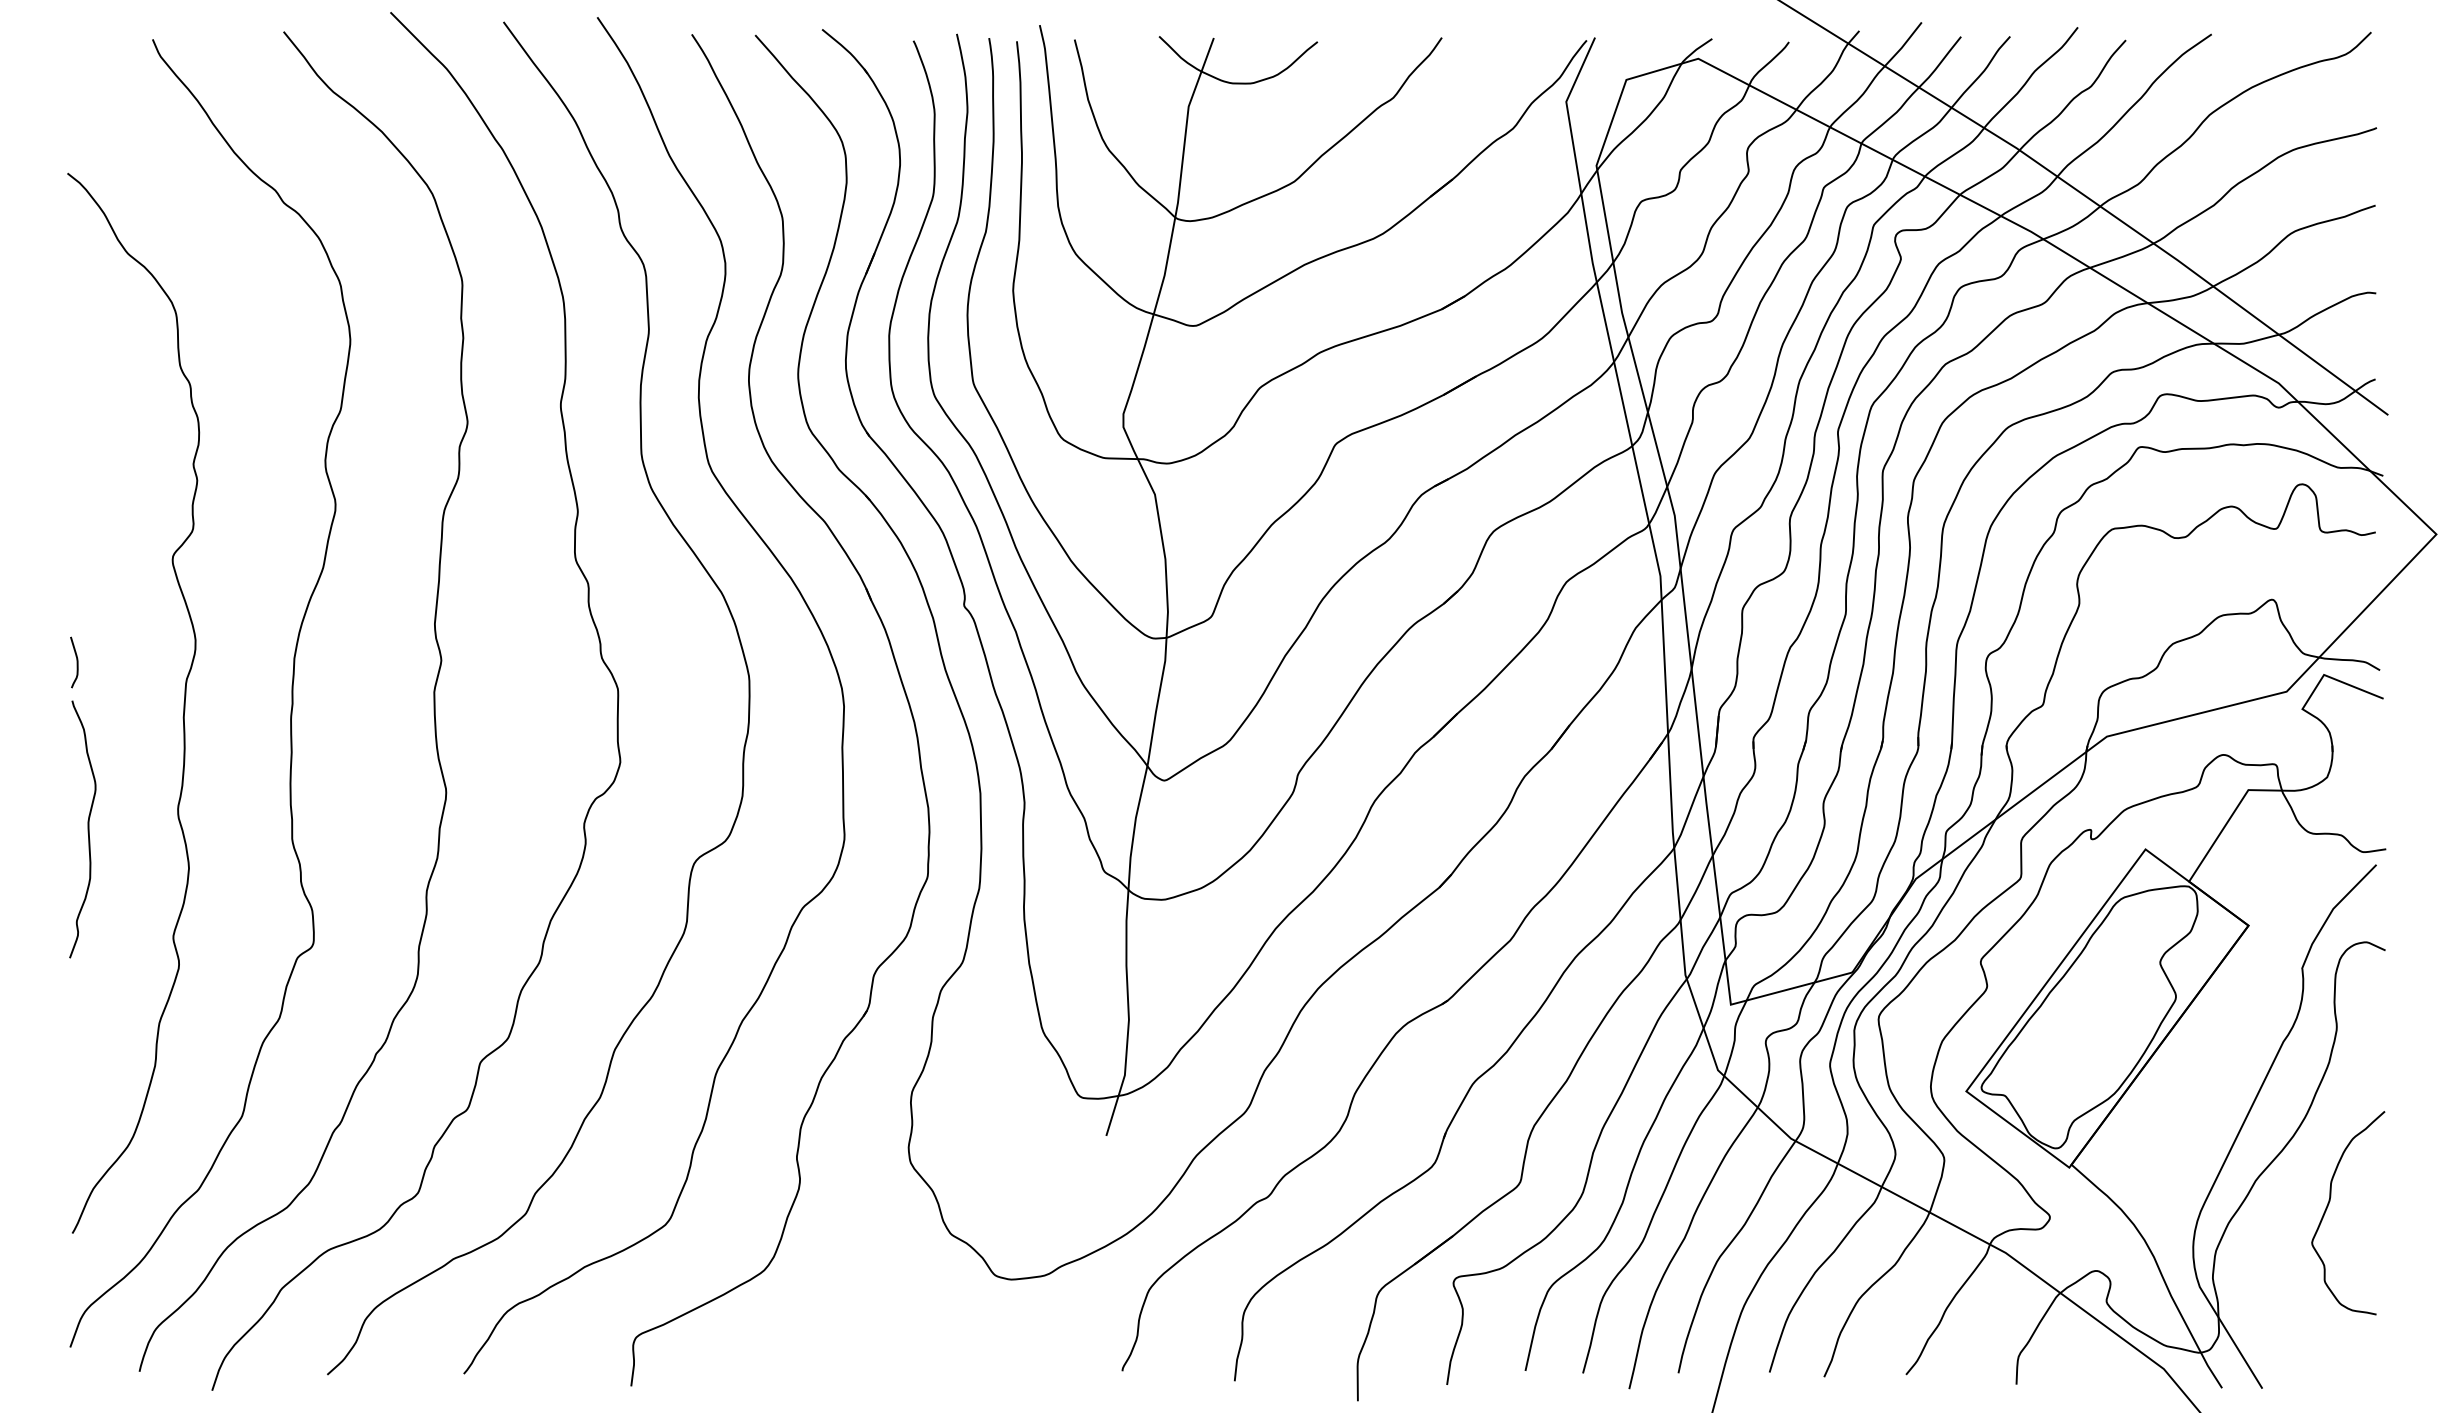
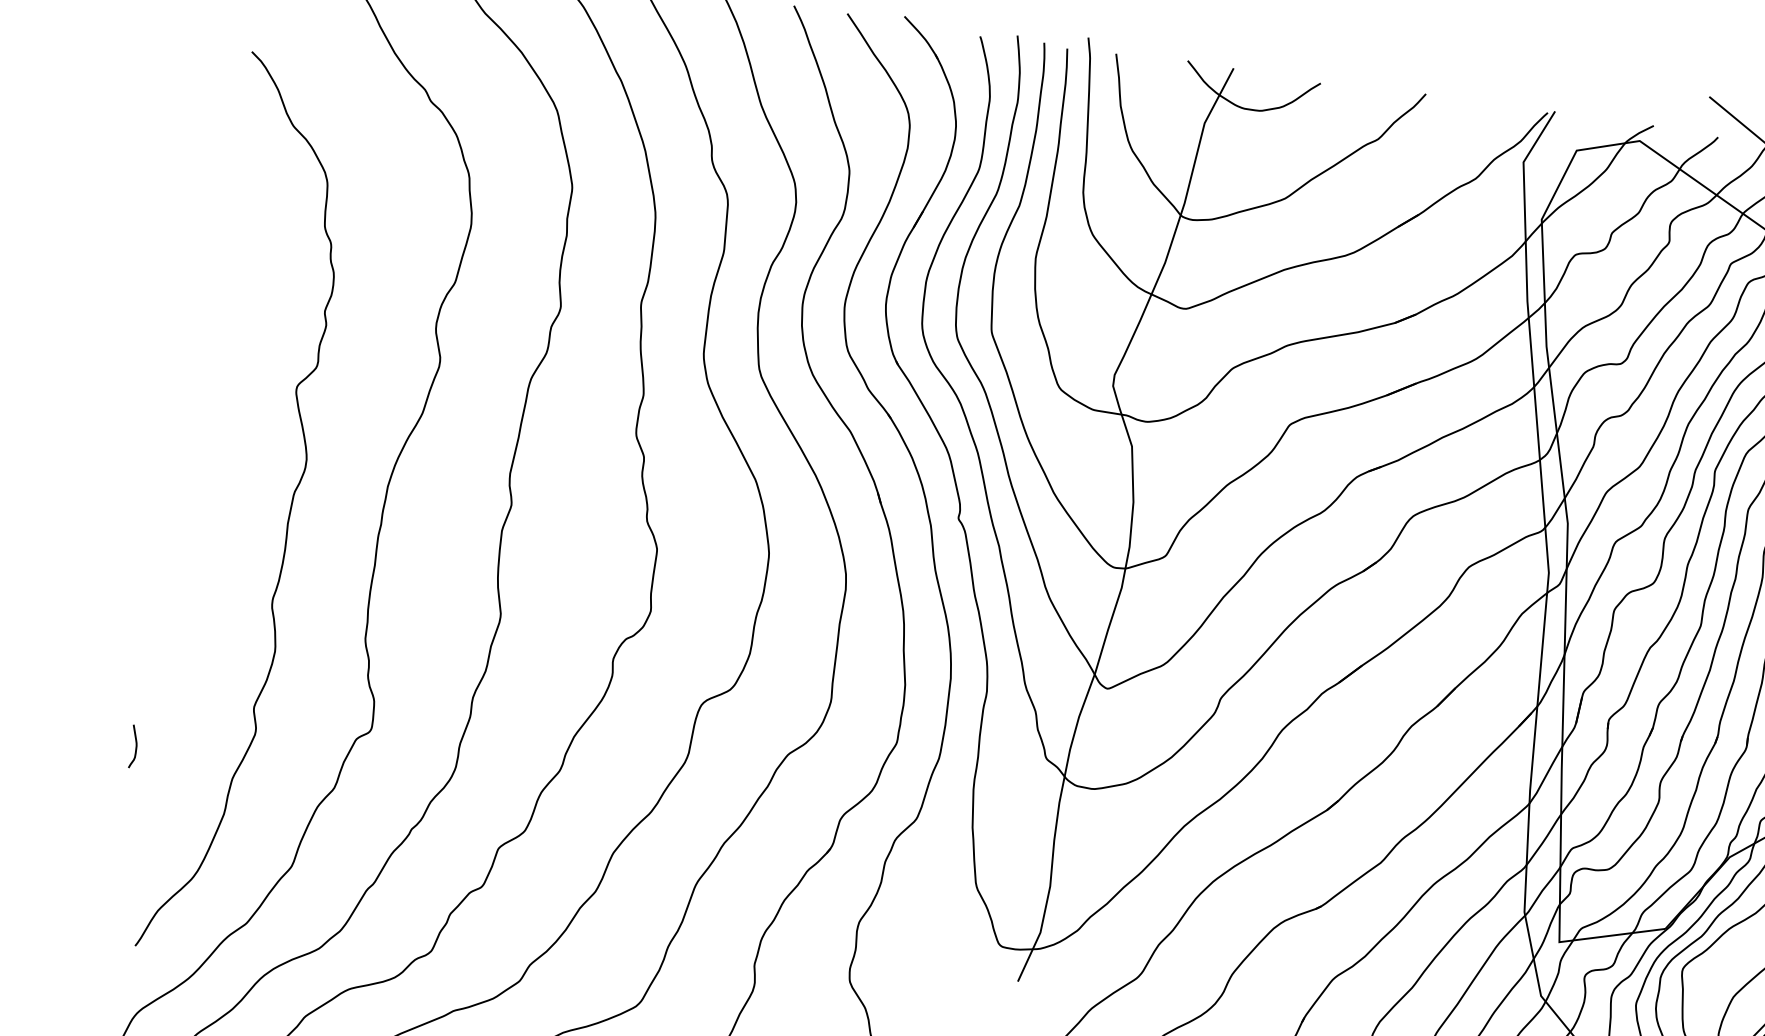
curve: (76, 662) -> (135, 746), moved
curve: (87, 829) -> (193, 607), removed

